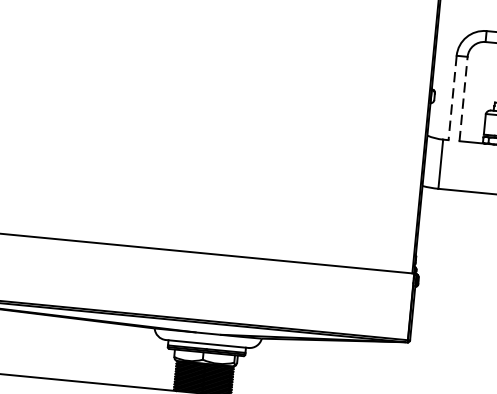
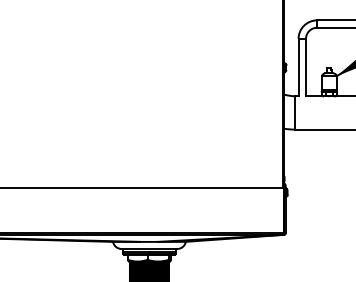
line: (452, 97) -> (298, 67), dashed -> solid
line: (464, 99) -> (306, 67), dashed -> solid

